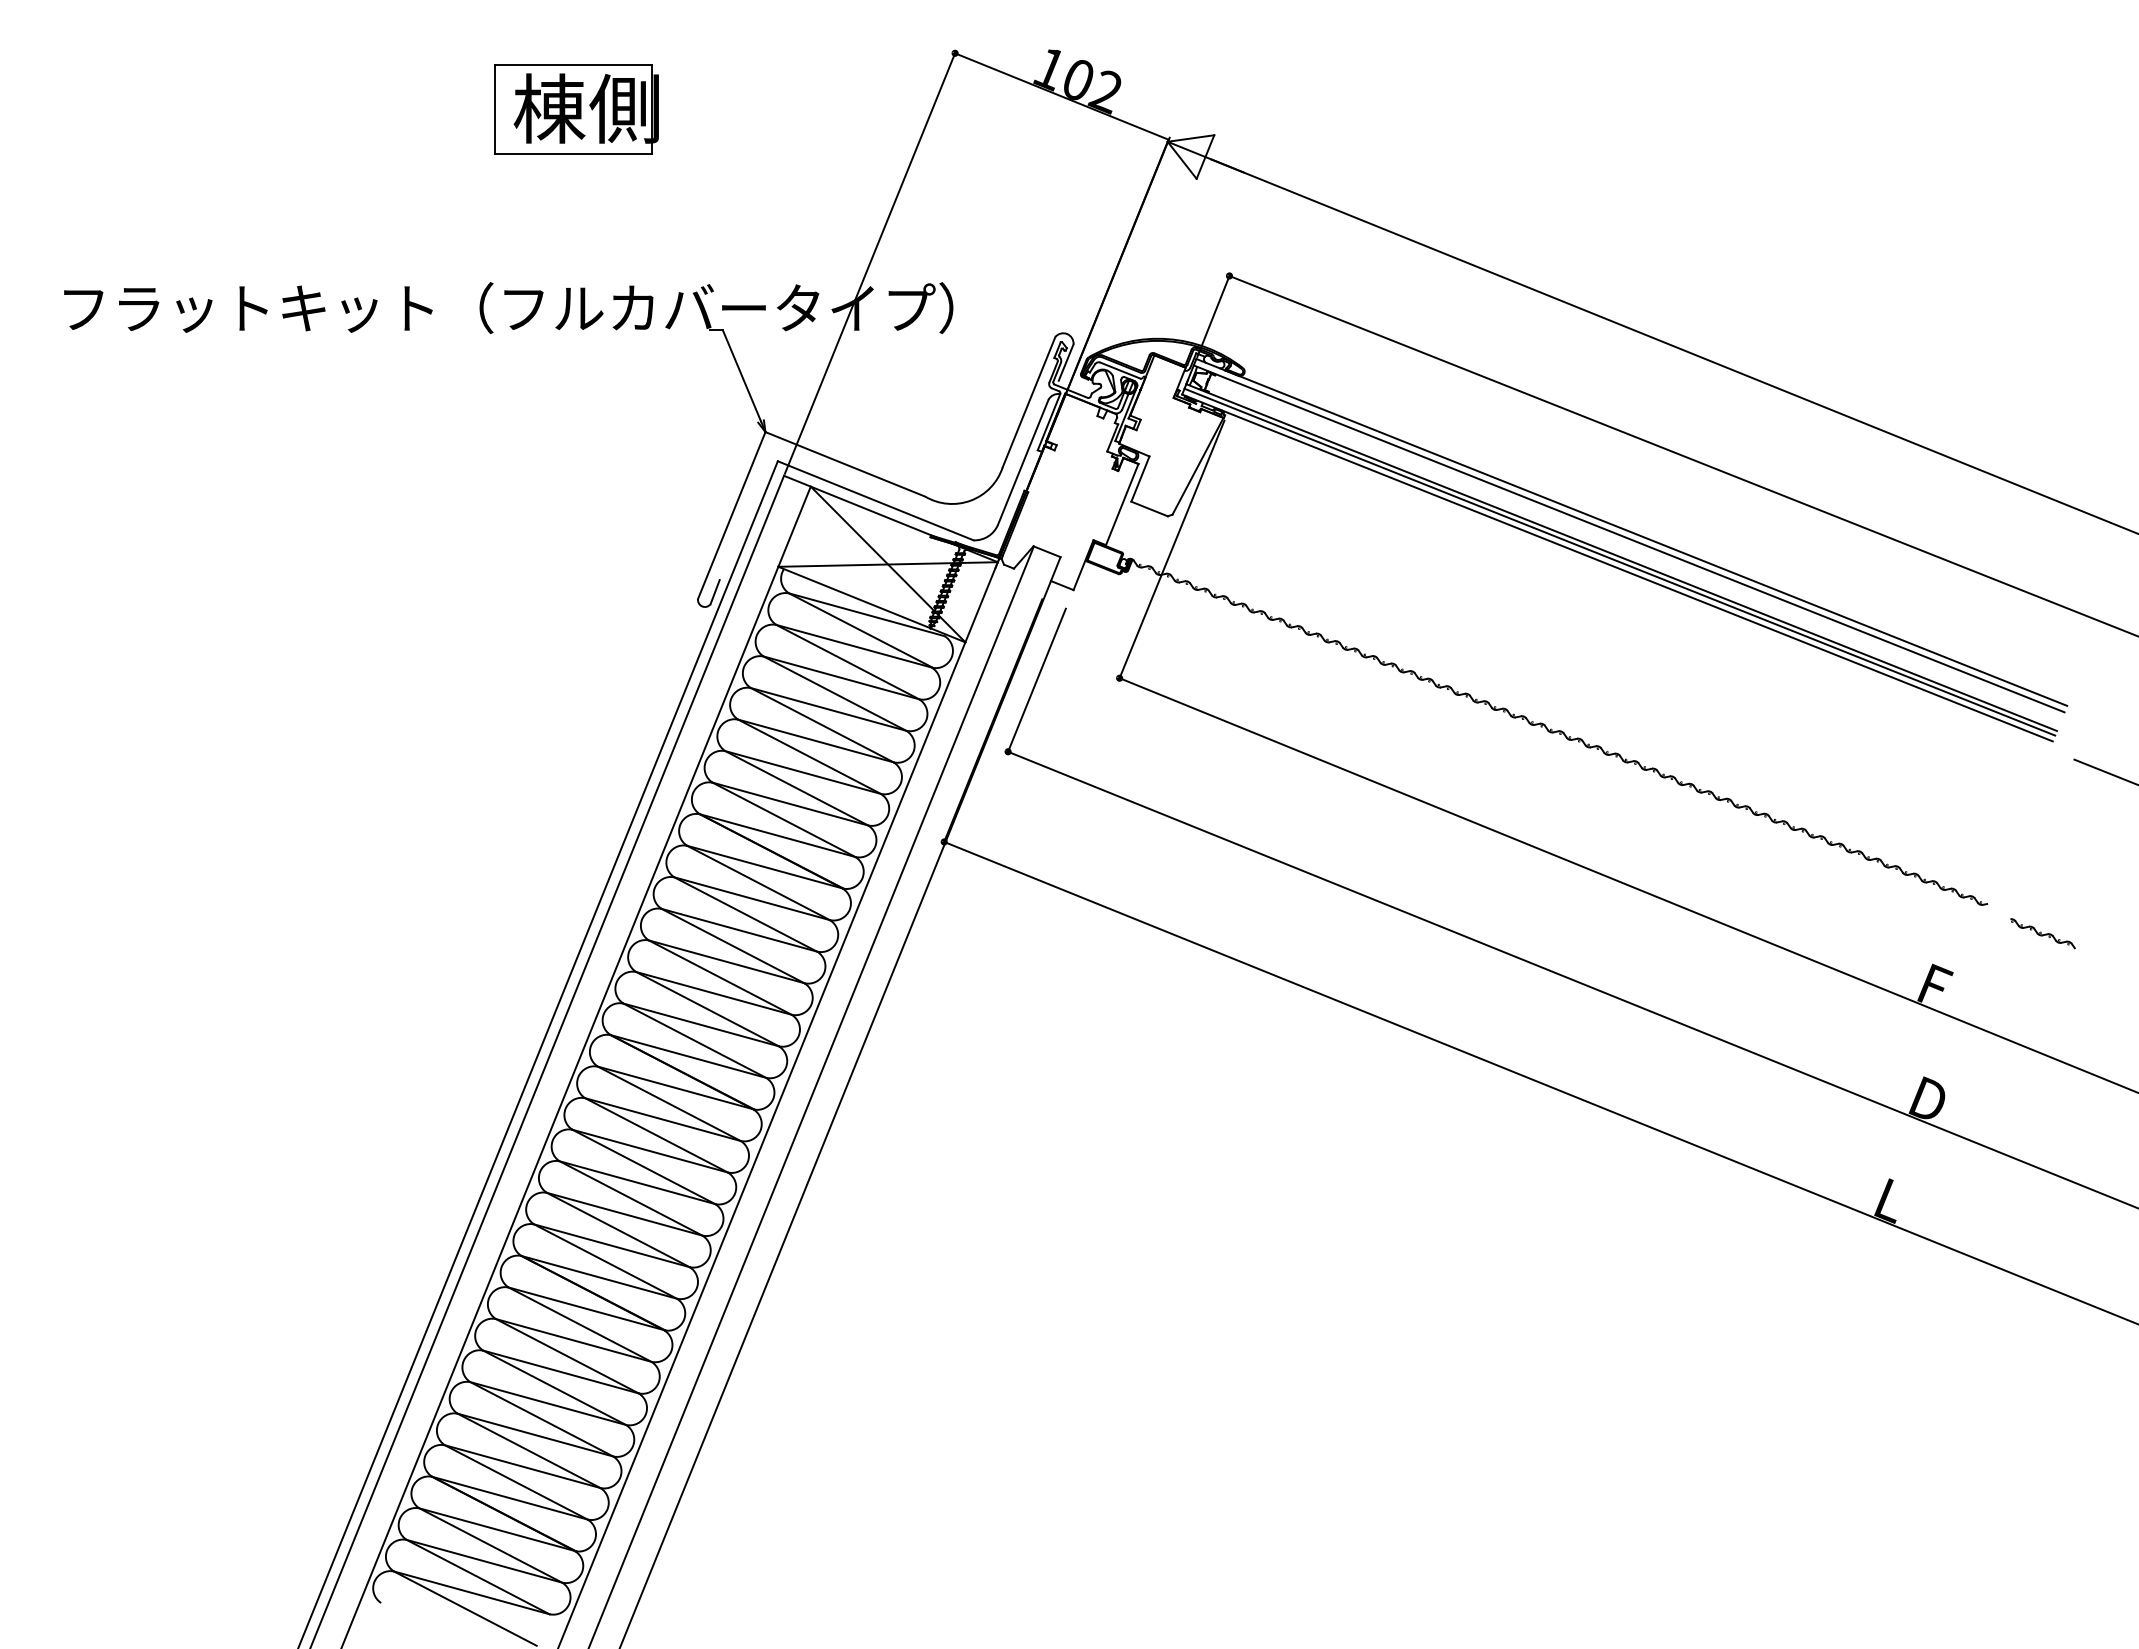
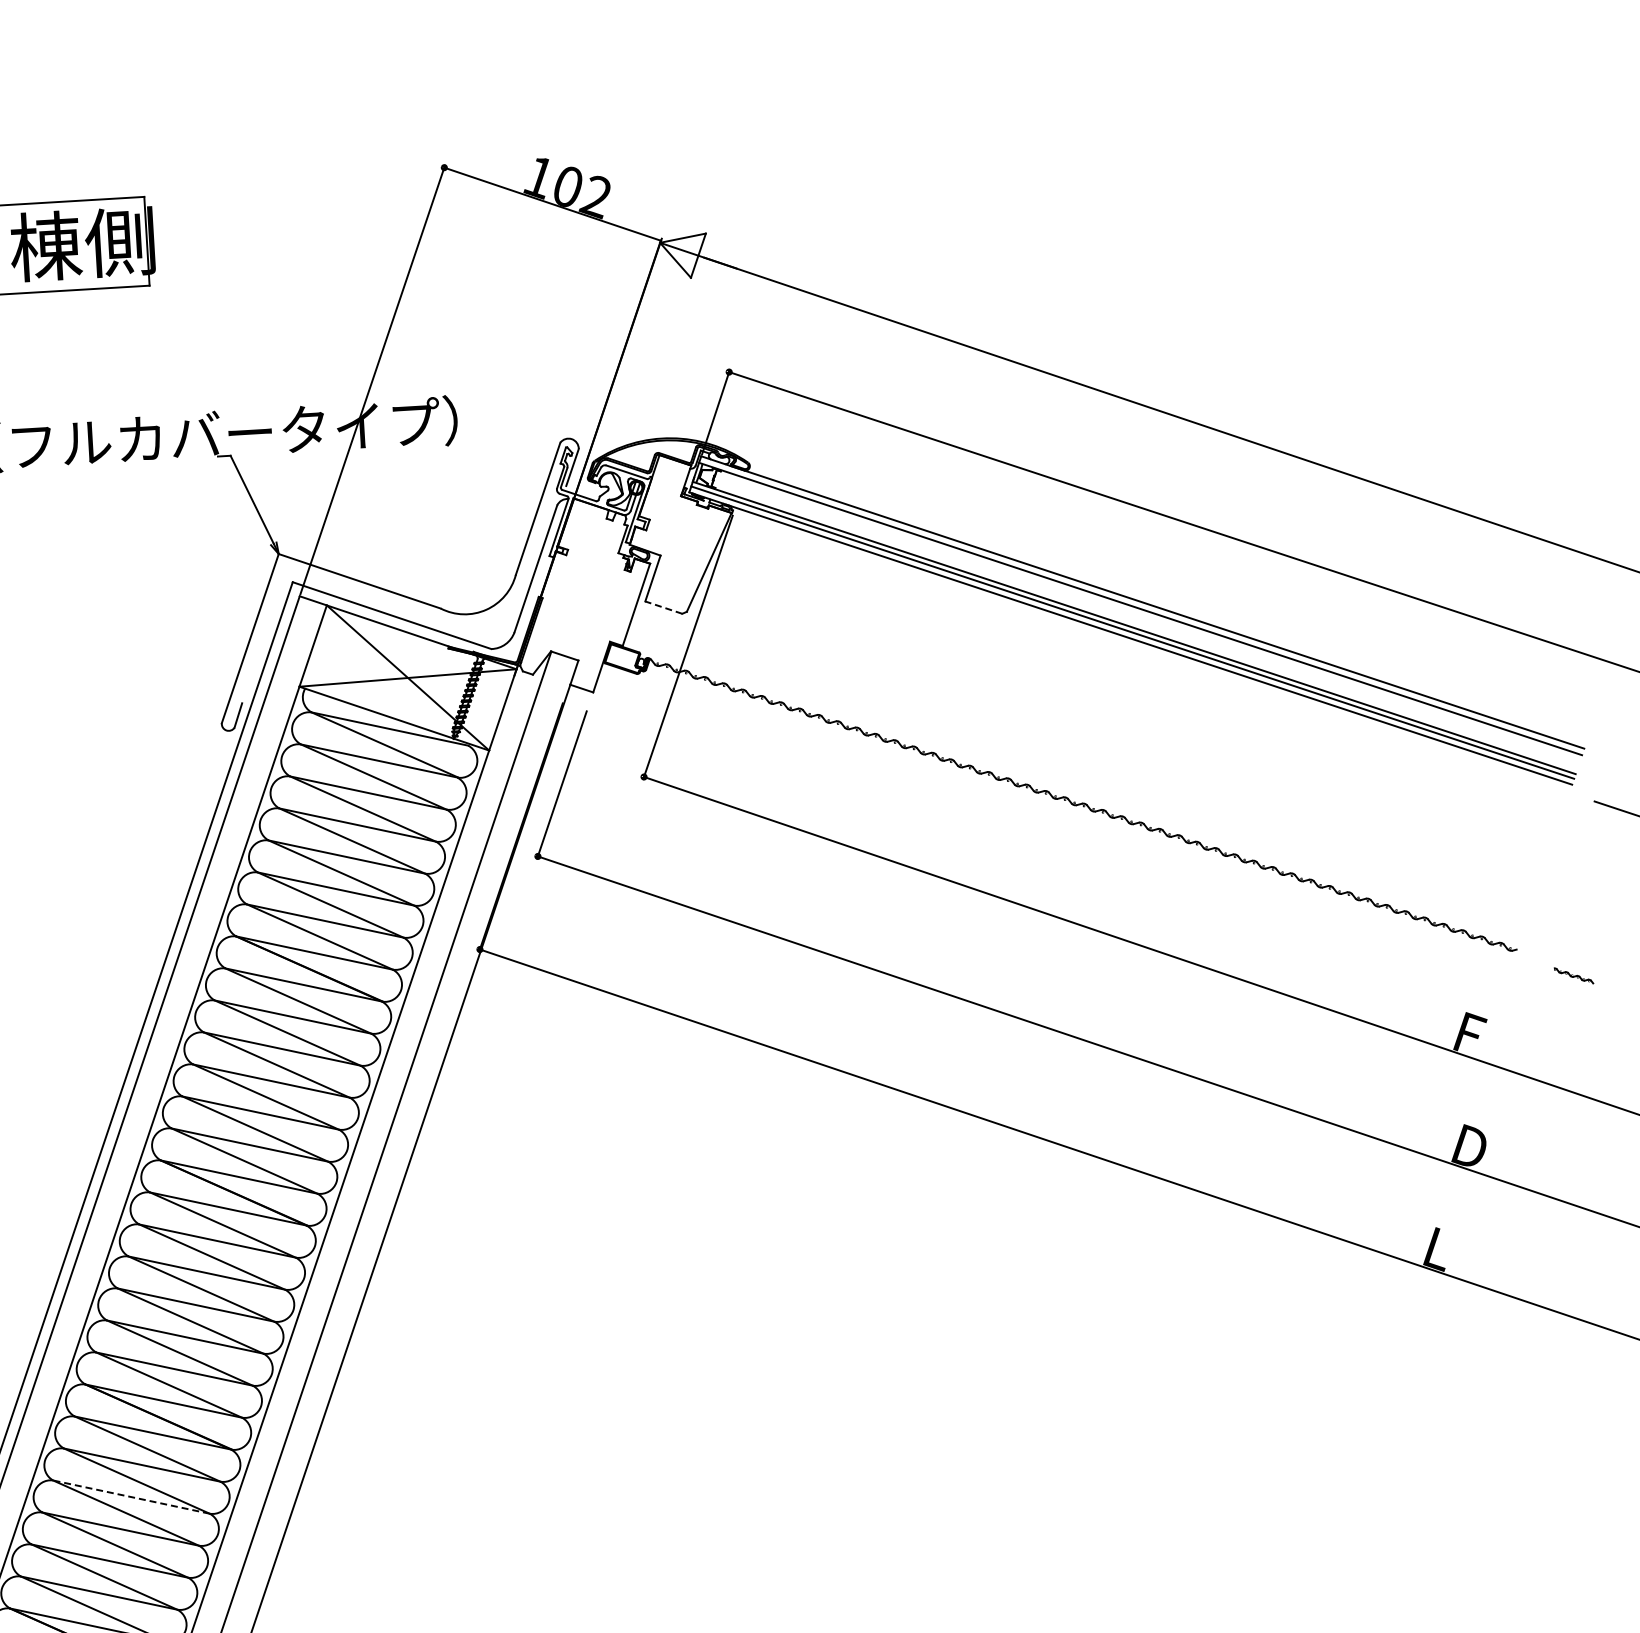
line: (1149, 509) -> (663, 608), solid -> dashed
part: (2042, 933) -> (1573, 975), size x0.6
line: (560, 1371) -> (131, 1496), solid -> dashed

